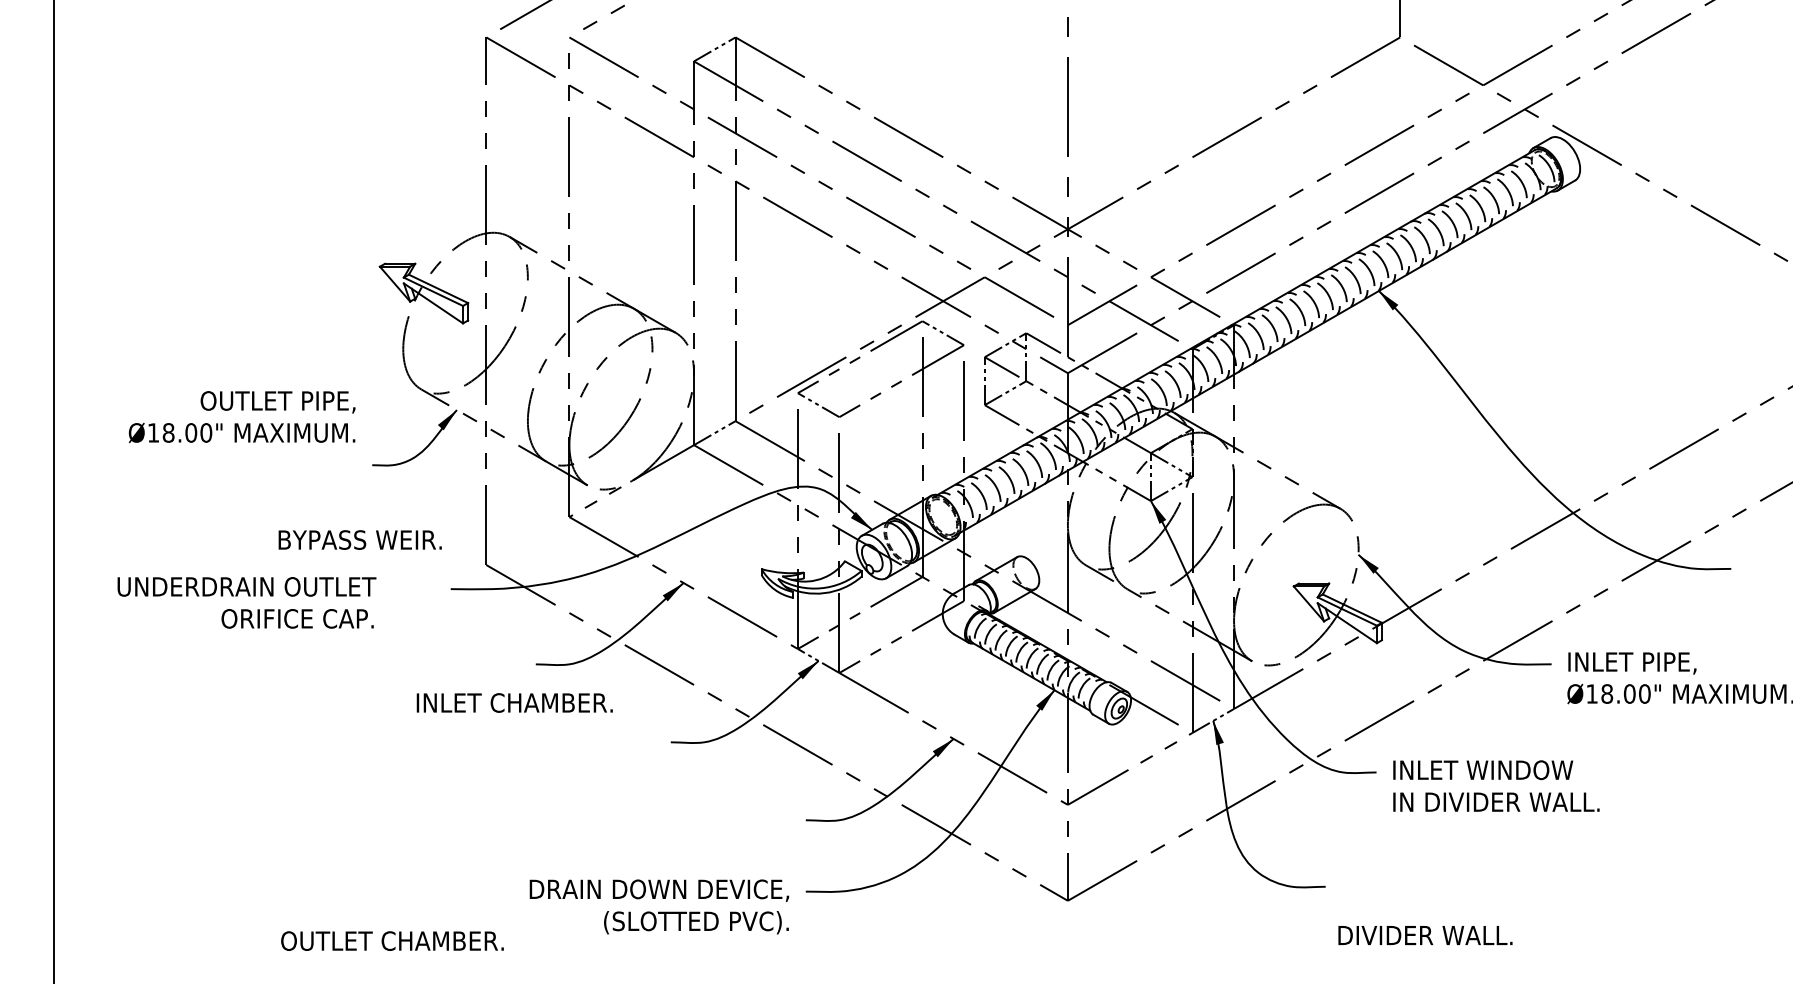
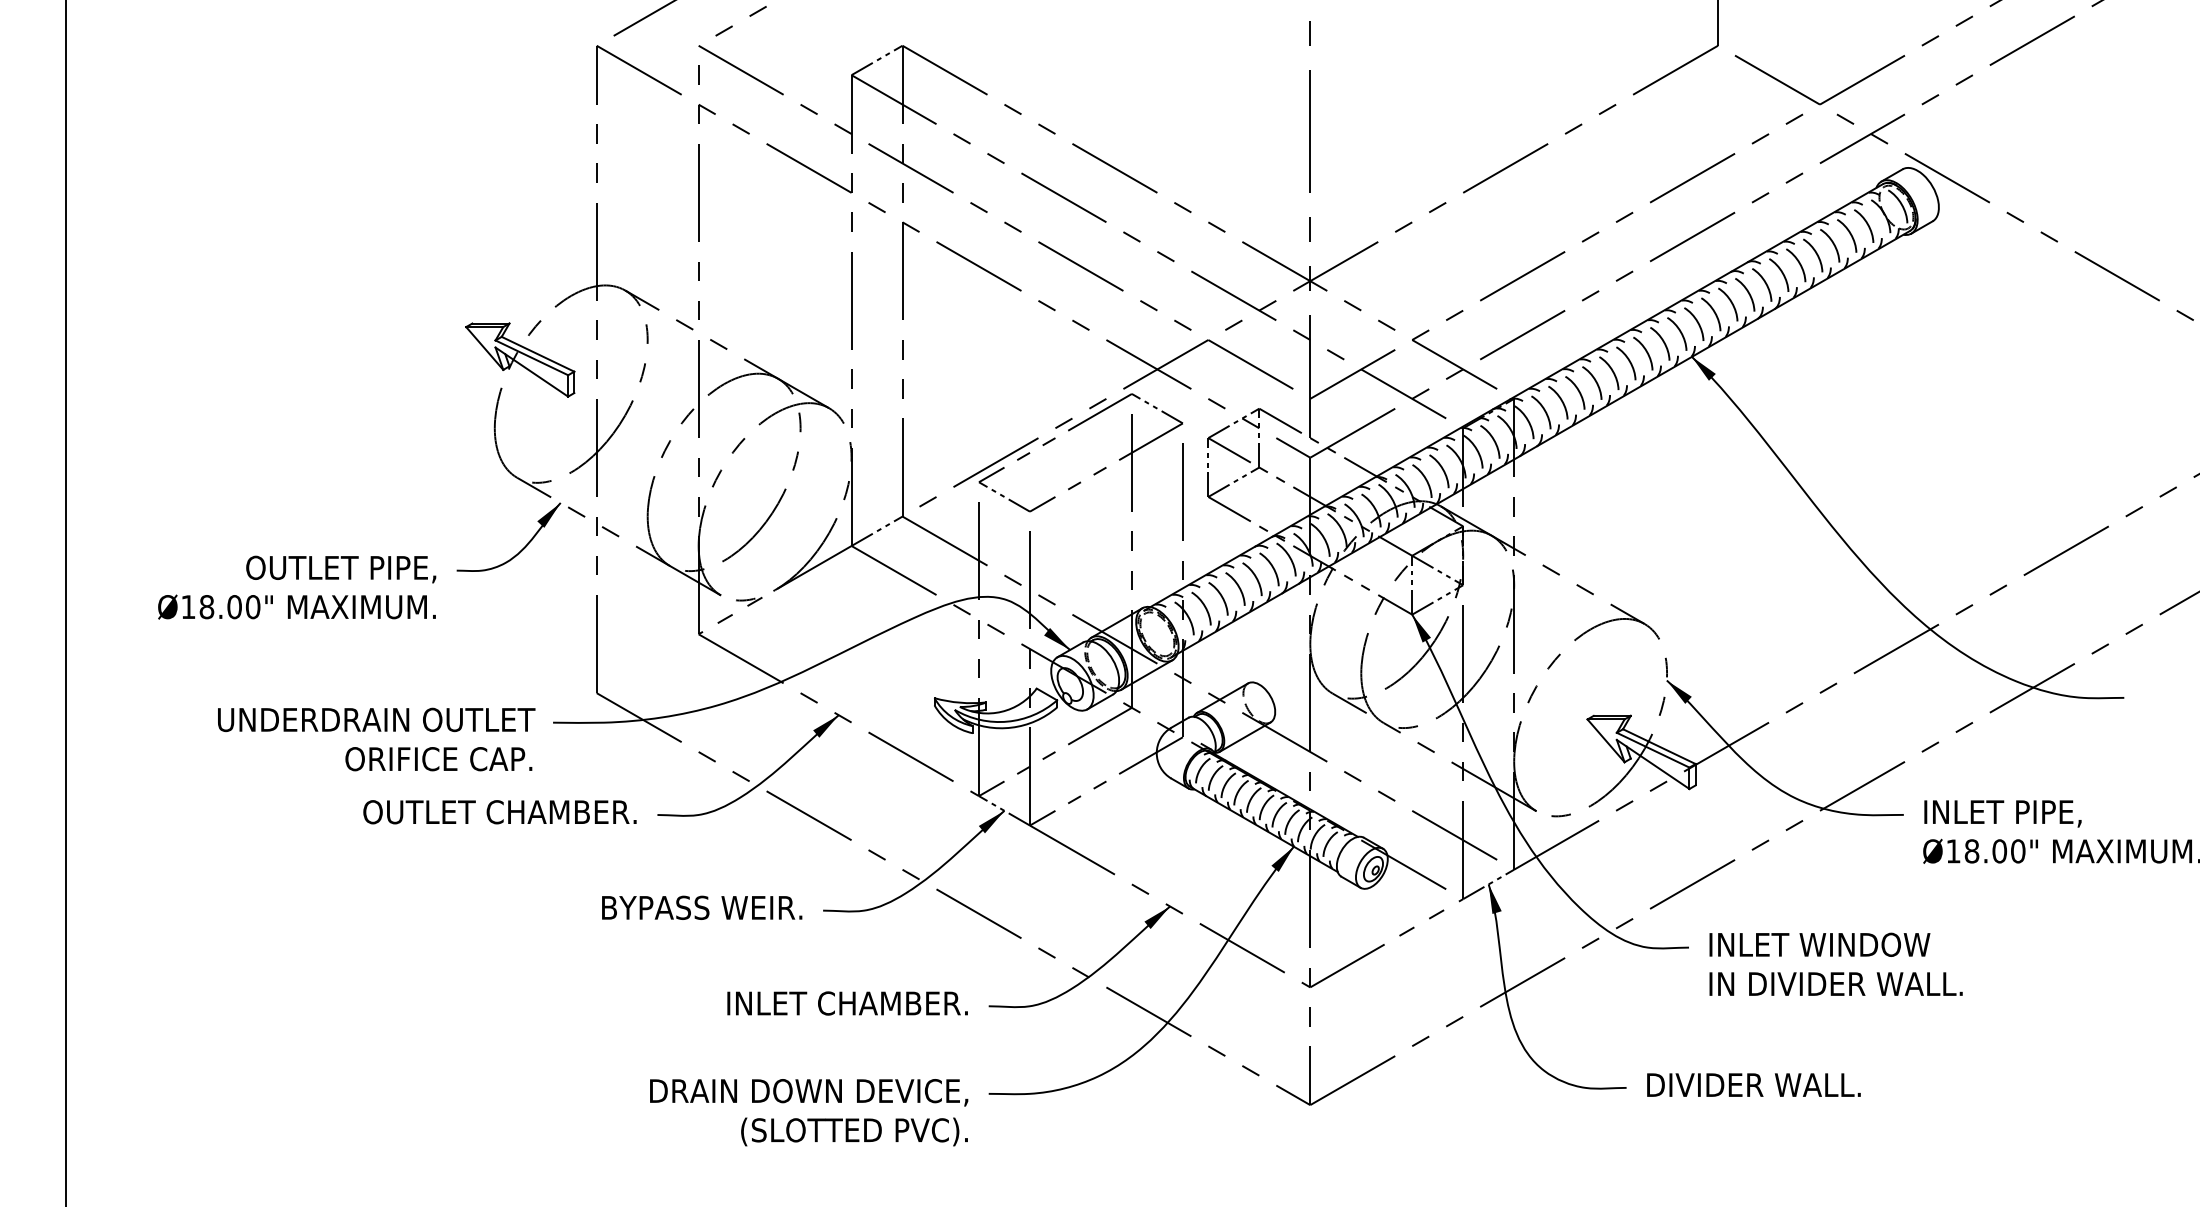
text: (241, 417) -> (296, 588), moved
text: (359, 539) -> (701, 907), moved
text: (246, 602) -> (376, 739), moved
text: (514, 702) -> (847, 1002), moved
text: (1425, 935) -> (1753, 1085), moved
text: (392, 940) -> (499, 811), moved

